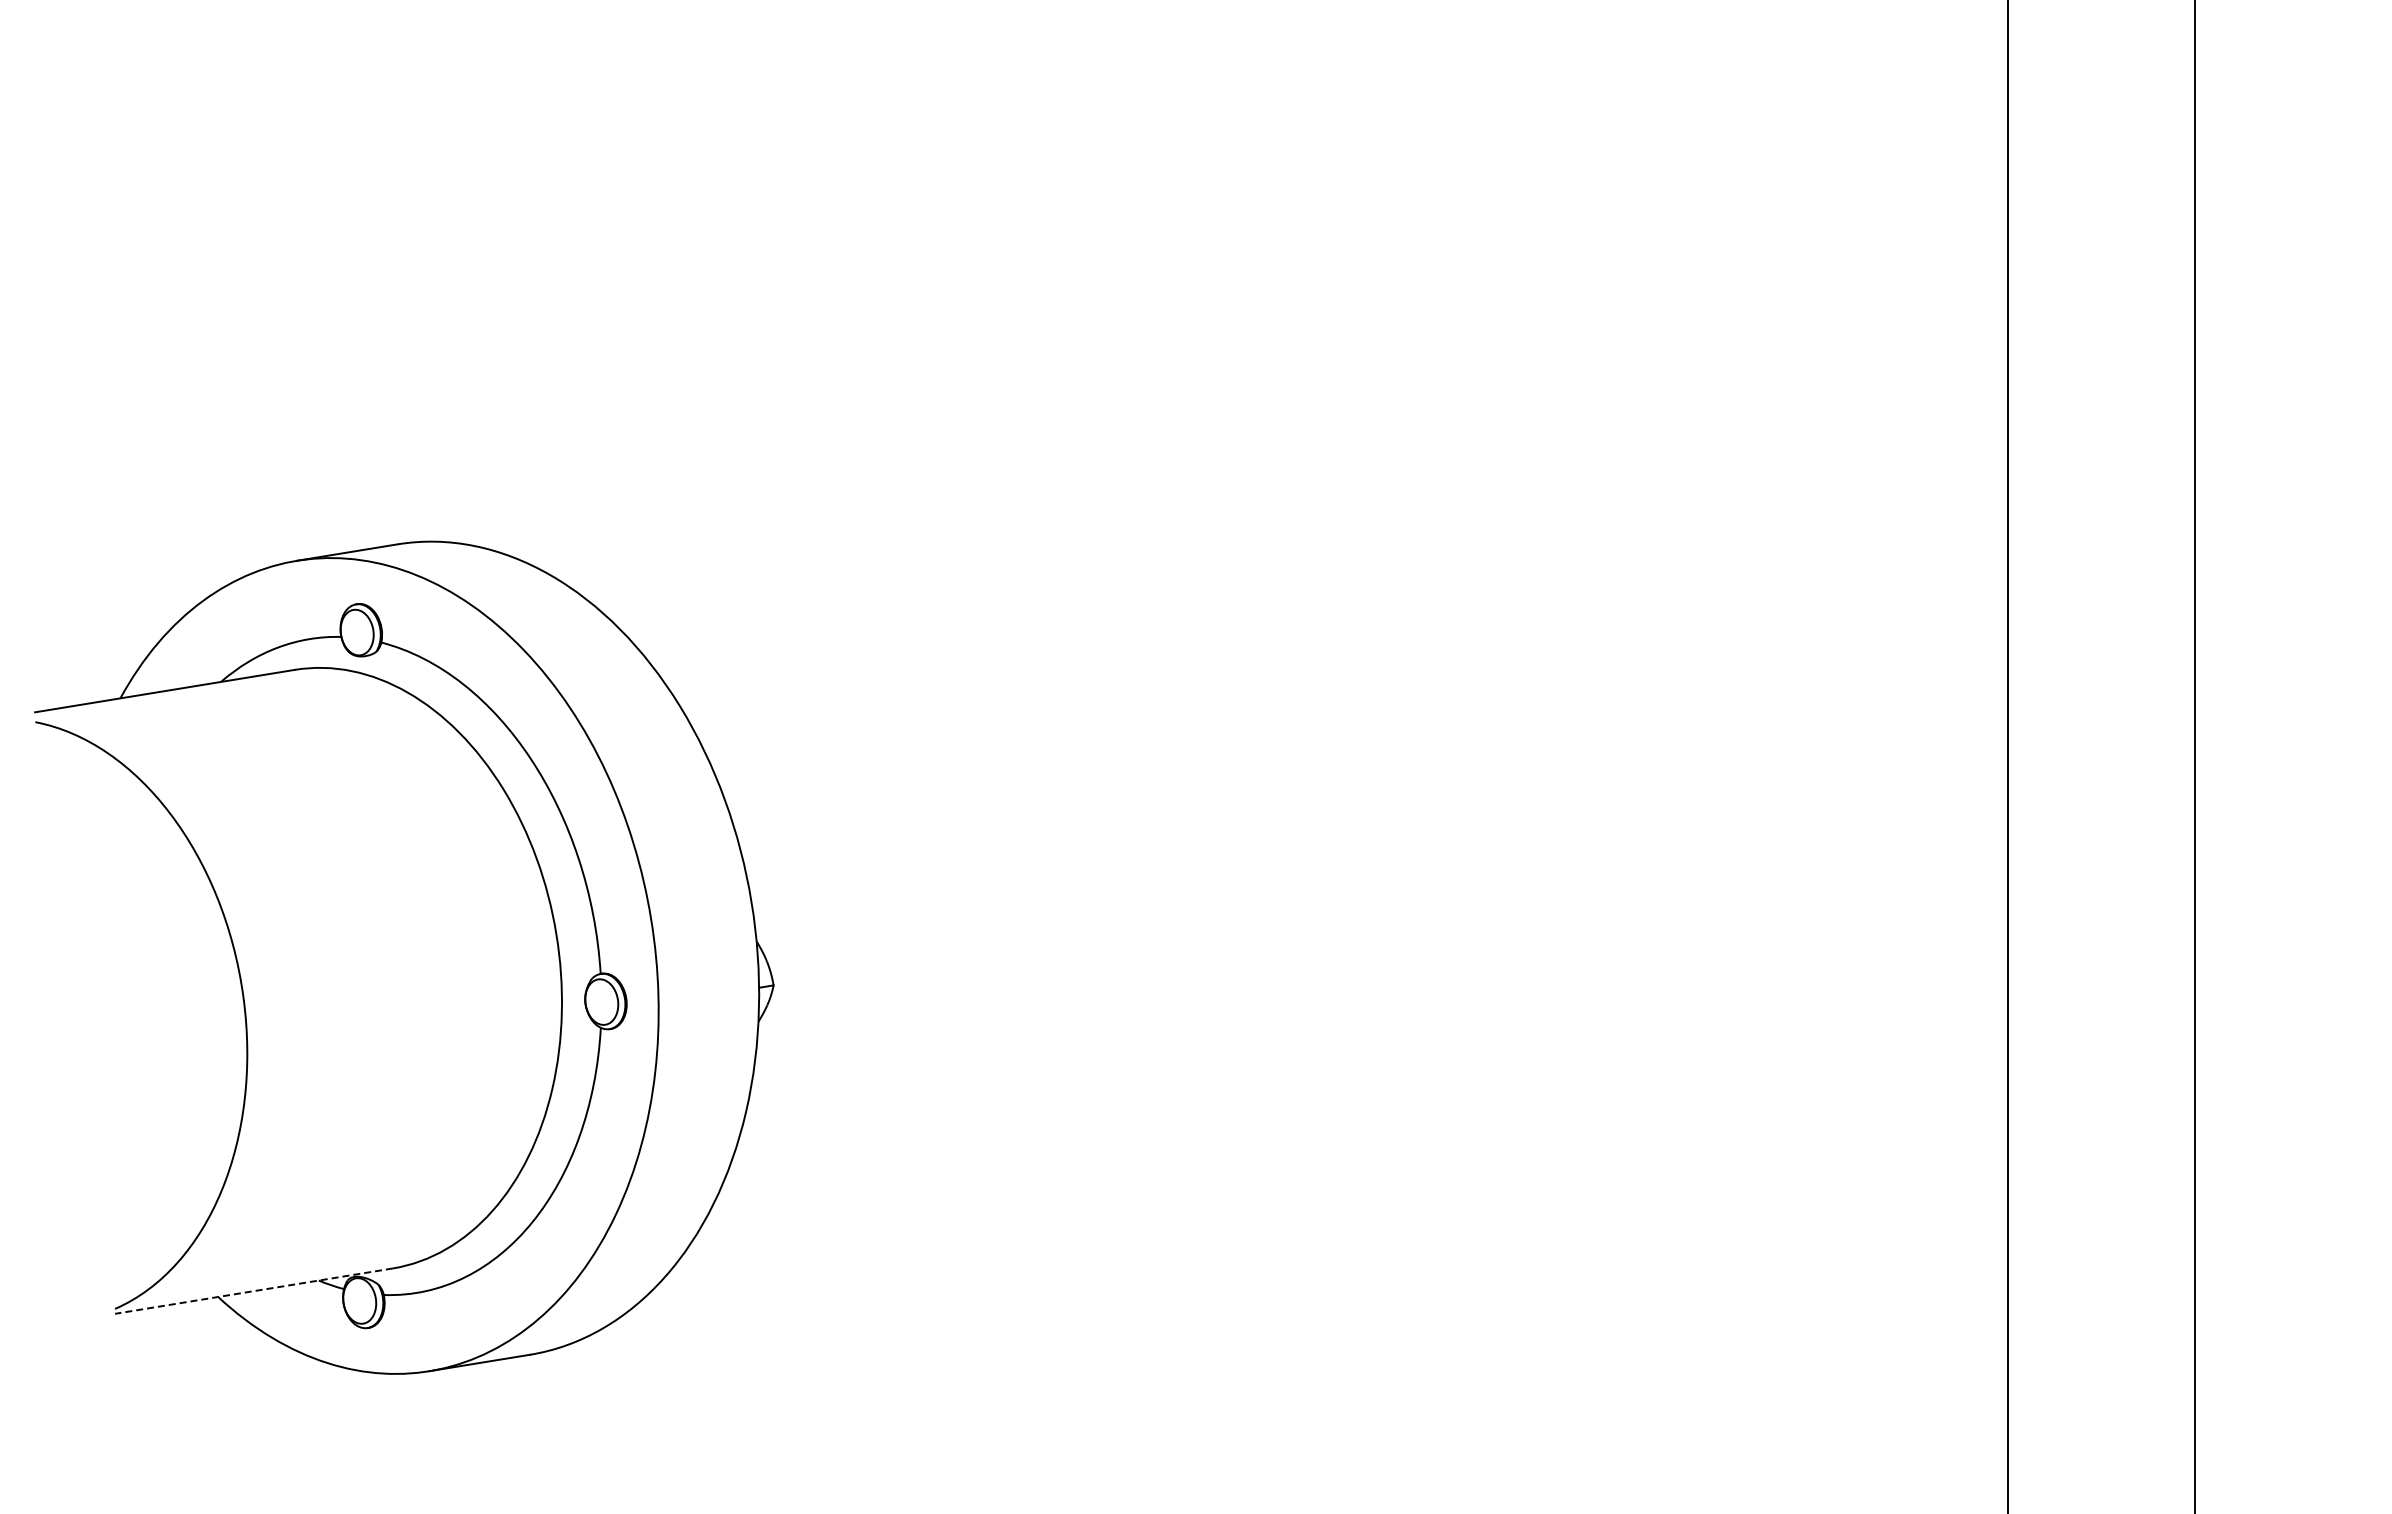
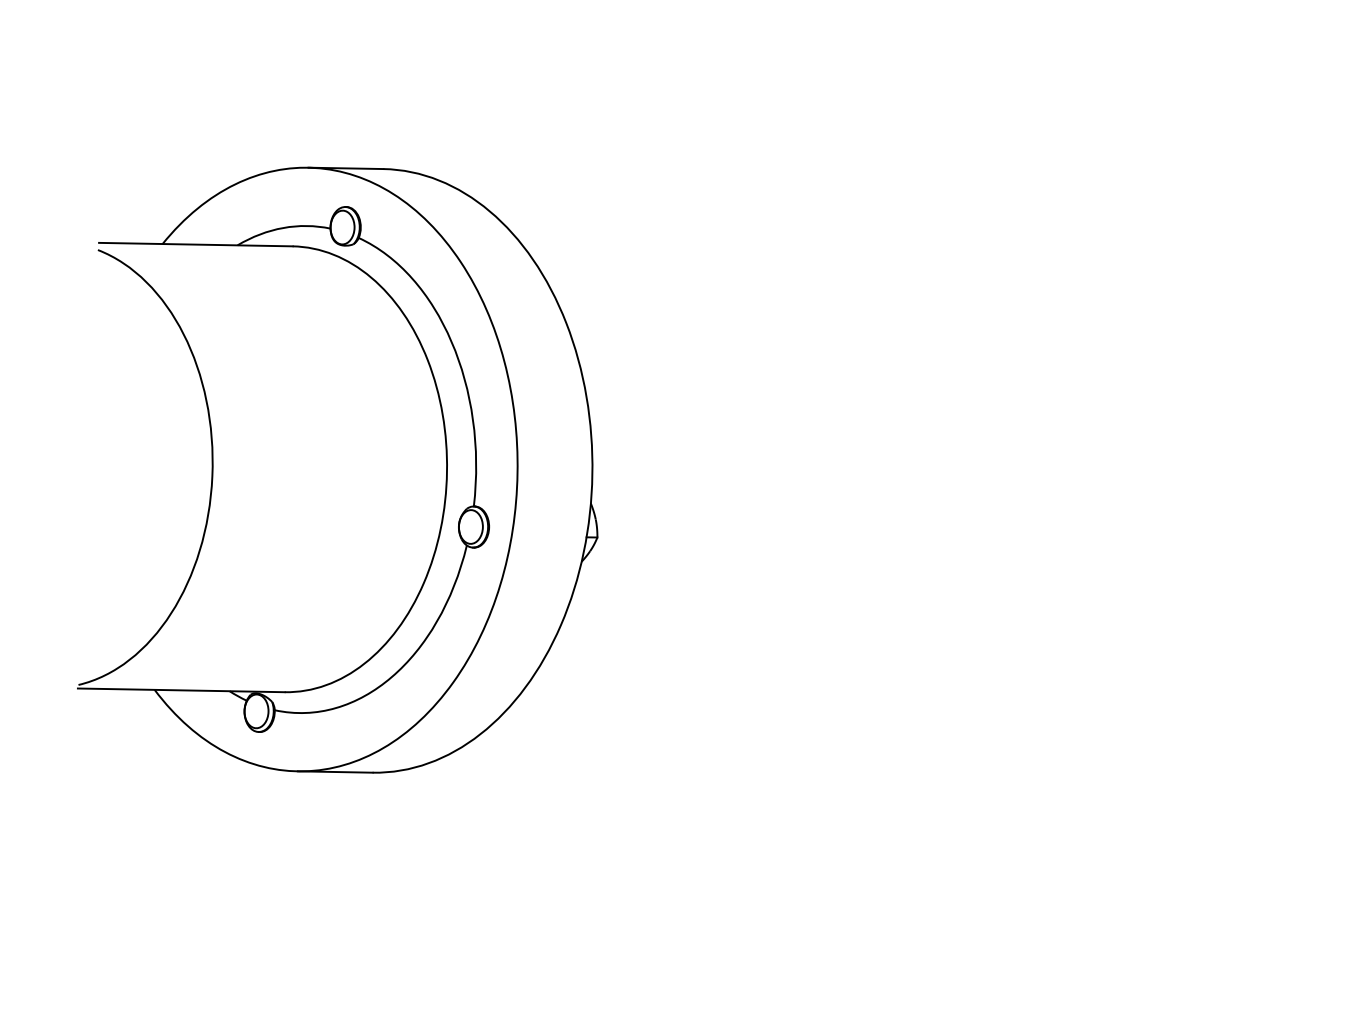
line: (253, 1291) -> (180, 690), dashed -> solid

